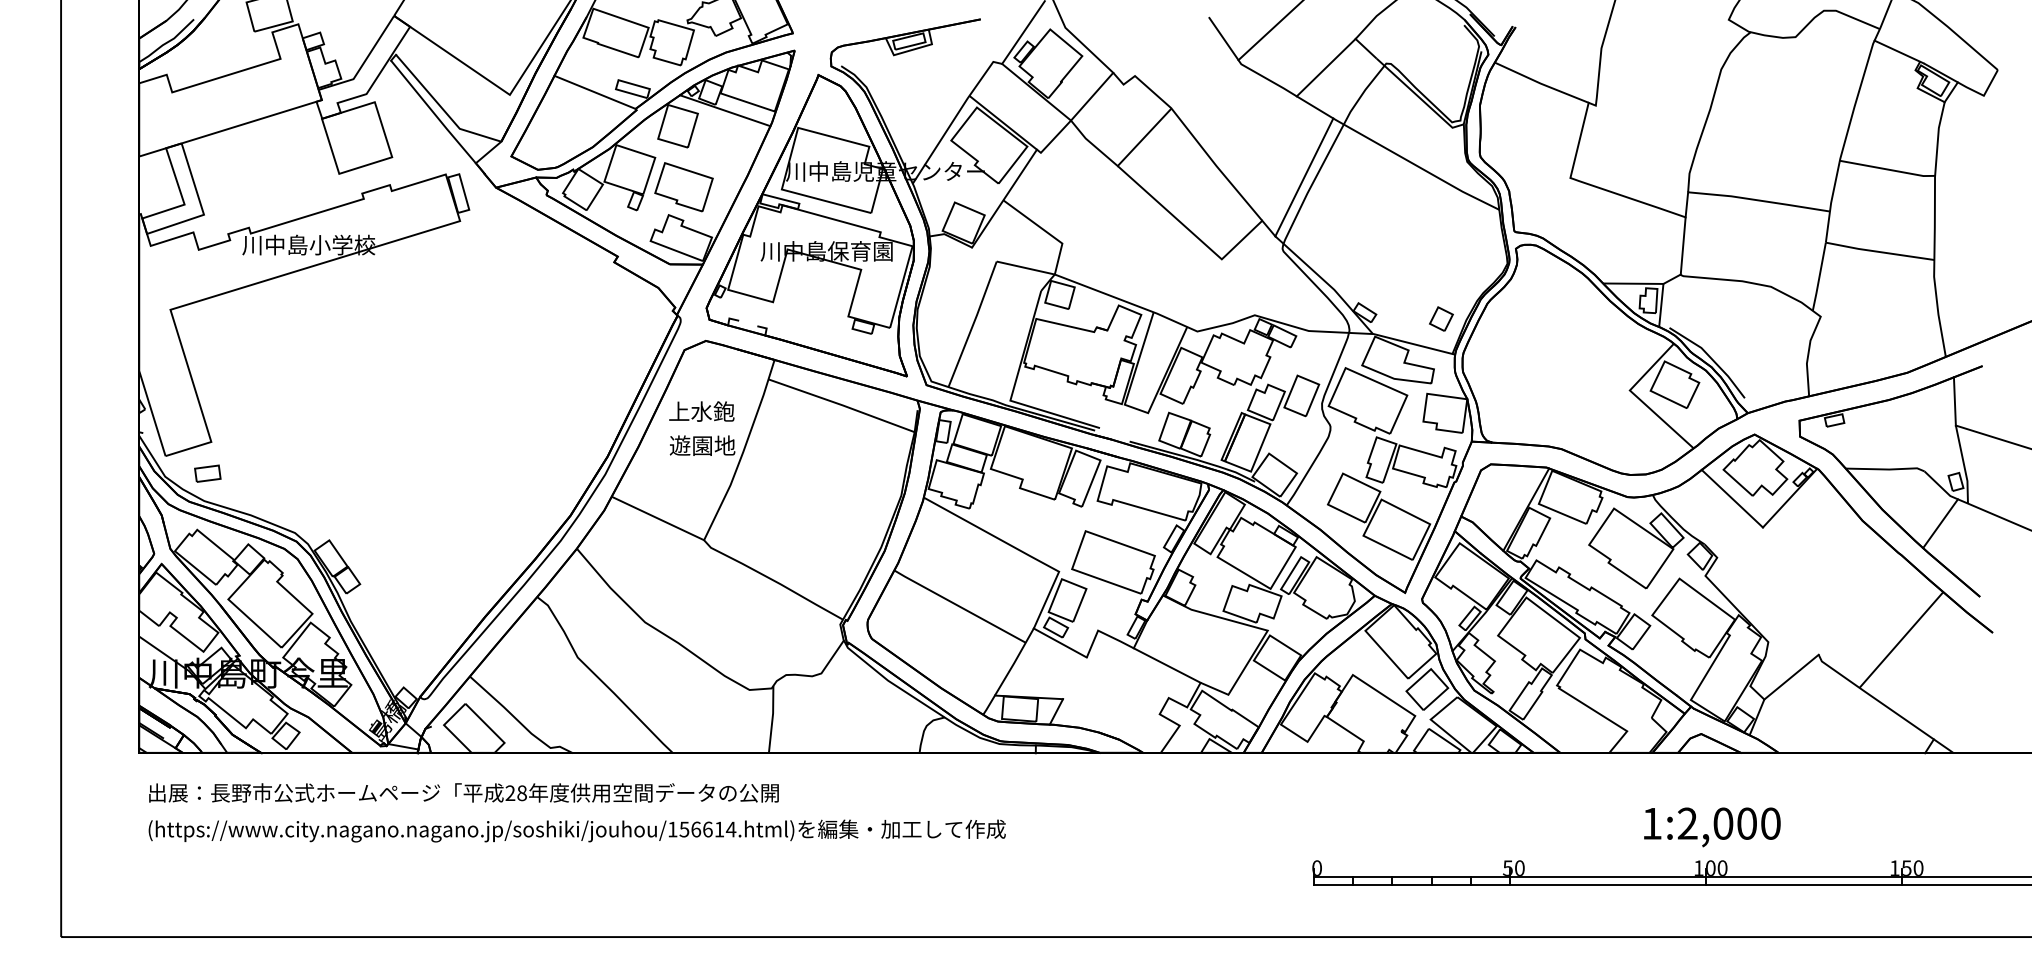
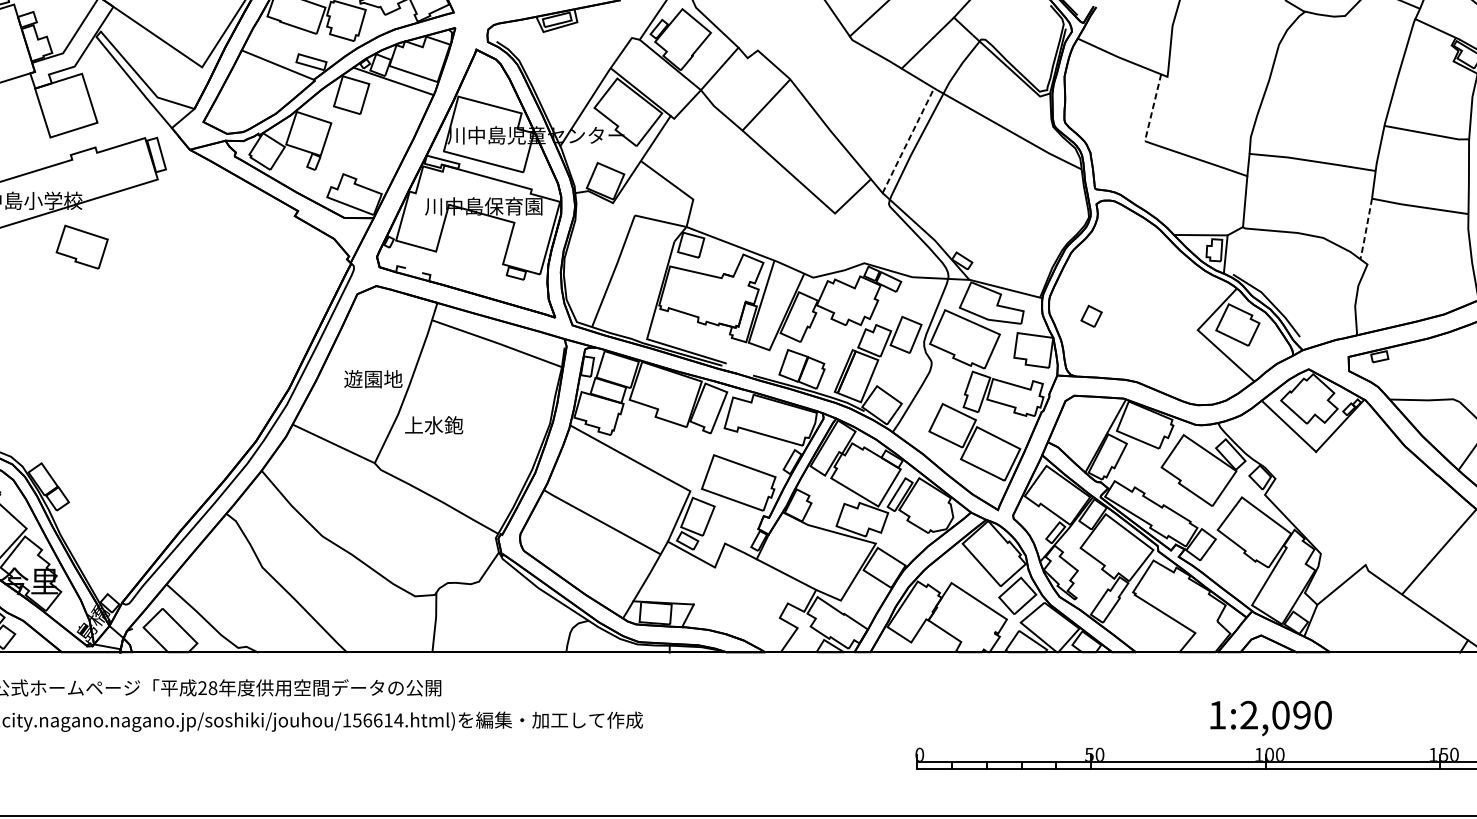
line: (1579, 140) -> (1153, 107), solid -> dashed
line: (1304, 177) -> (908, 140), solid -> dashed
part: (683, 187) -> (81, 247), moved
line: (1819, 277) -> (1366, 229), solid -> dashed
part: (1441, 318) -> (1091, 315), moved
text: (701, 411) -> (433, 425), moved
text: (1746, 823) -> (1301, 715), 1:2,000 -> 1:2,090

